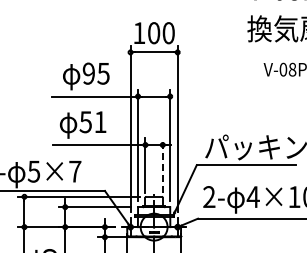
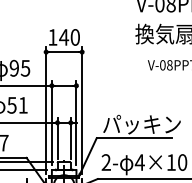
text: (153, 33) -> (63, 37), 100 -> 140
line: (162, 165) -> (70, 138), dashed -> solid

